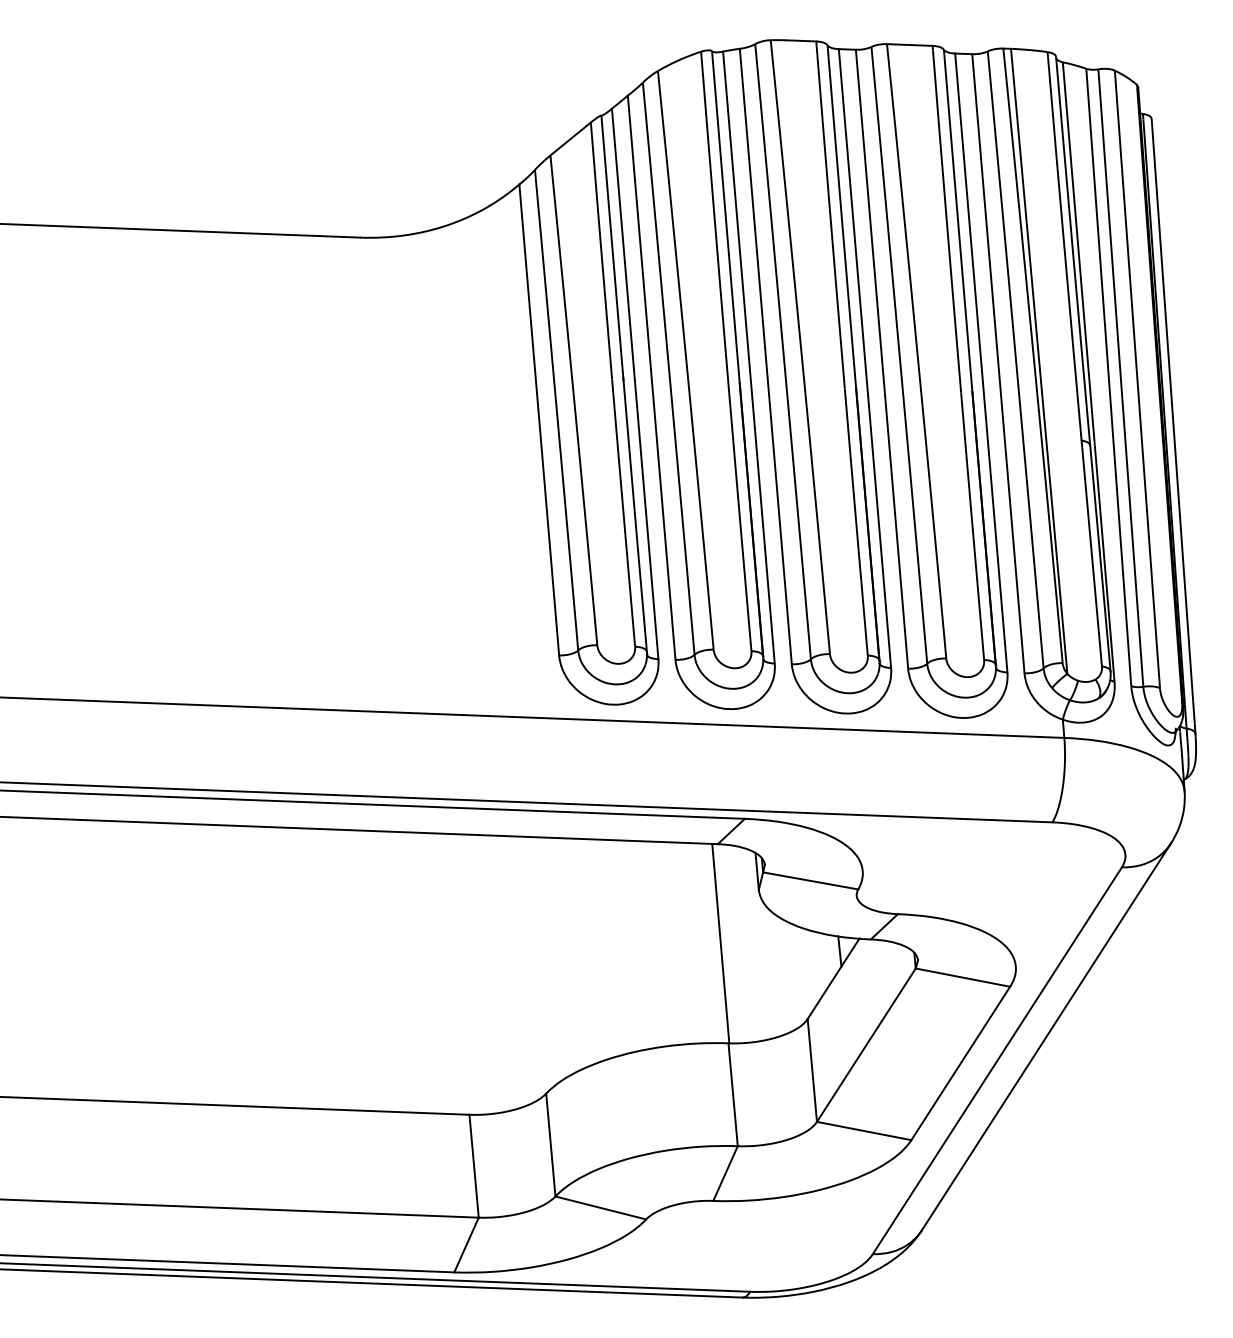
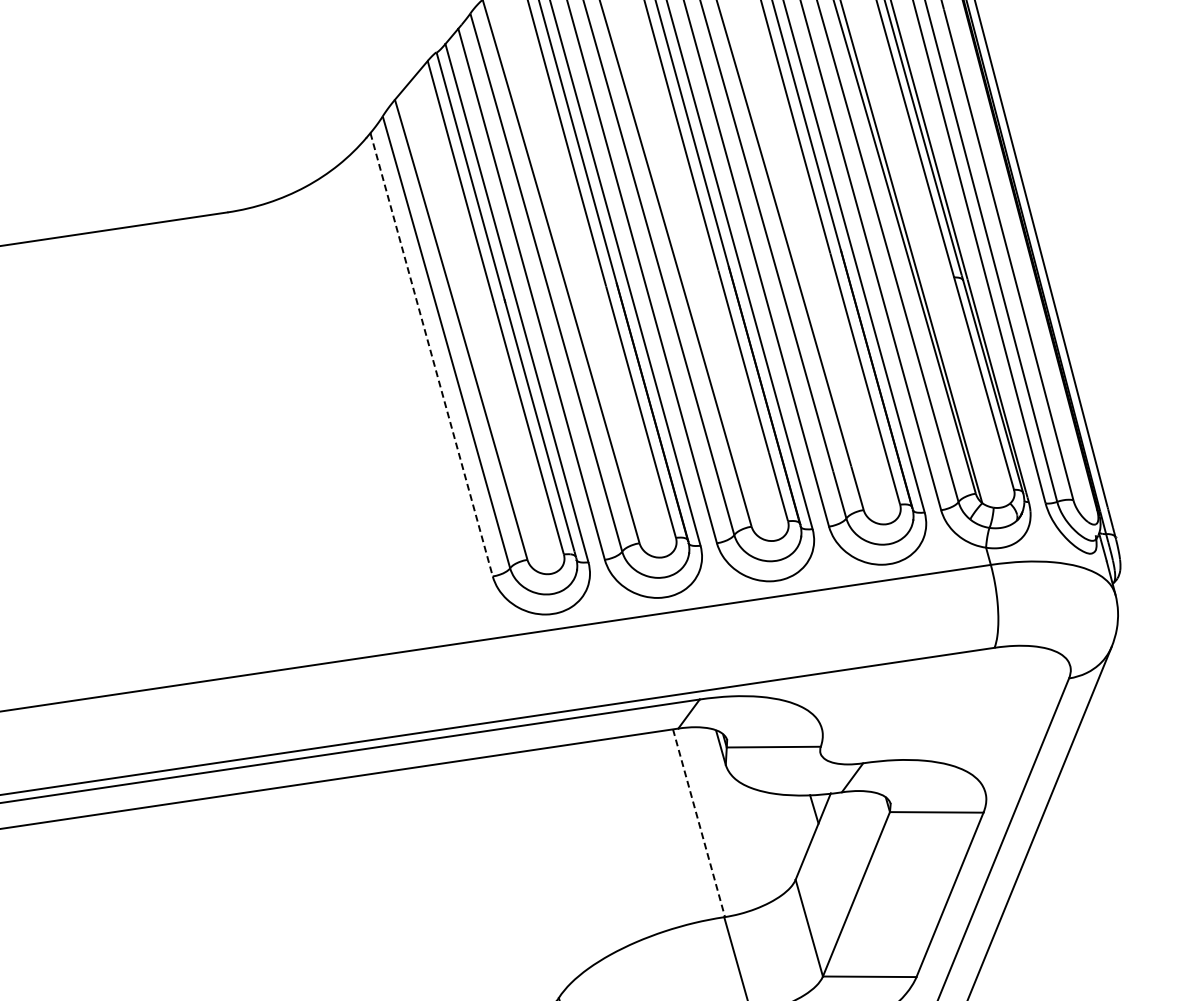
line: (539, 420) -> (431, 355), solid -> dashed
line: (720, 944) -> (698, 824), solid -> dashed

